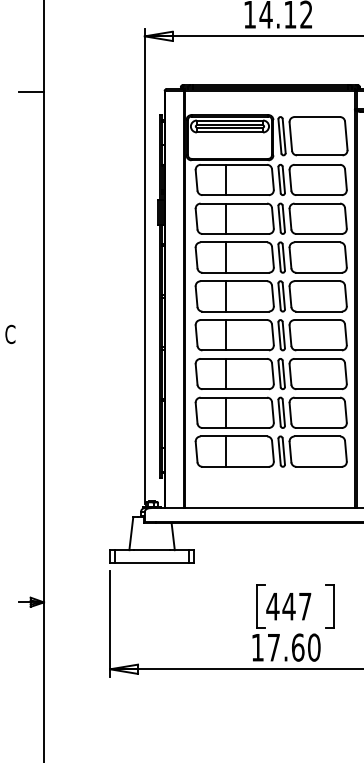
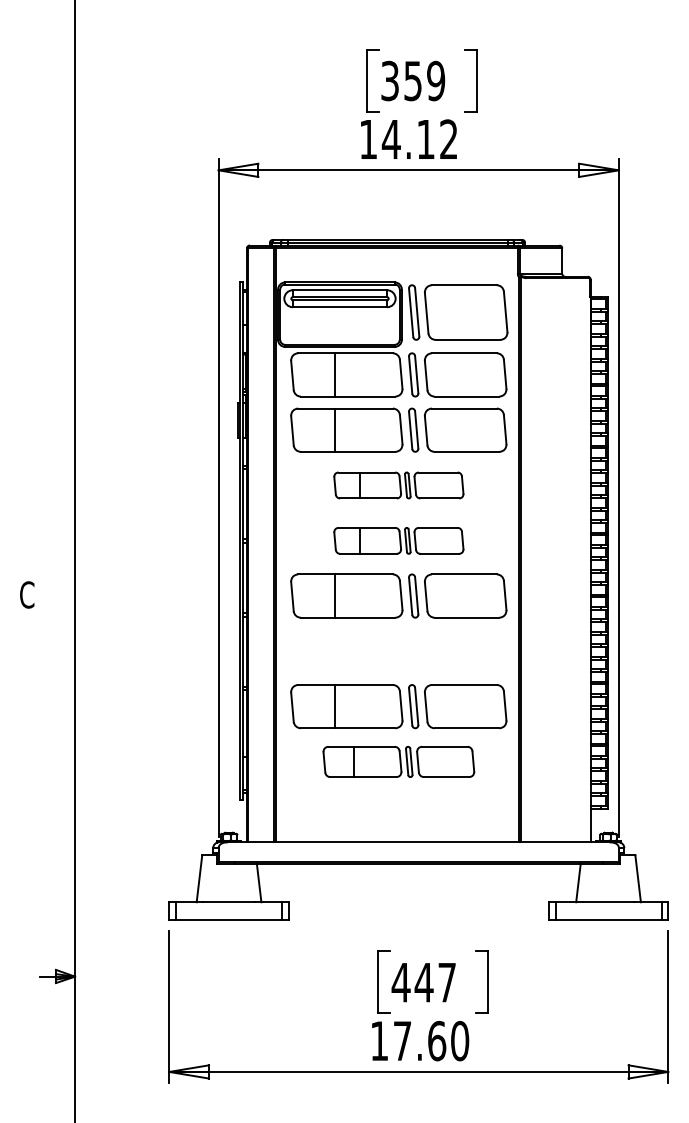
line: (31, 92) -> (57, 250), removed
part: (271, 257) -> (398, 485), size x0.6
part: (271, 296) -> (398, 540), size x0.6
part: (271, 373) -> (398, 650), removed
part: (271, 451) -> (398, 761), size x0.7

